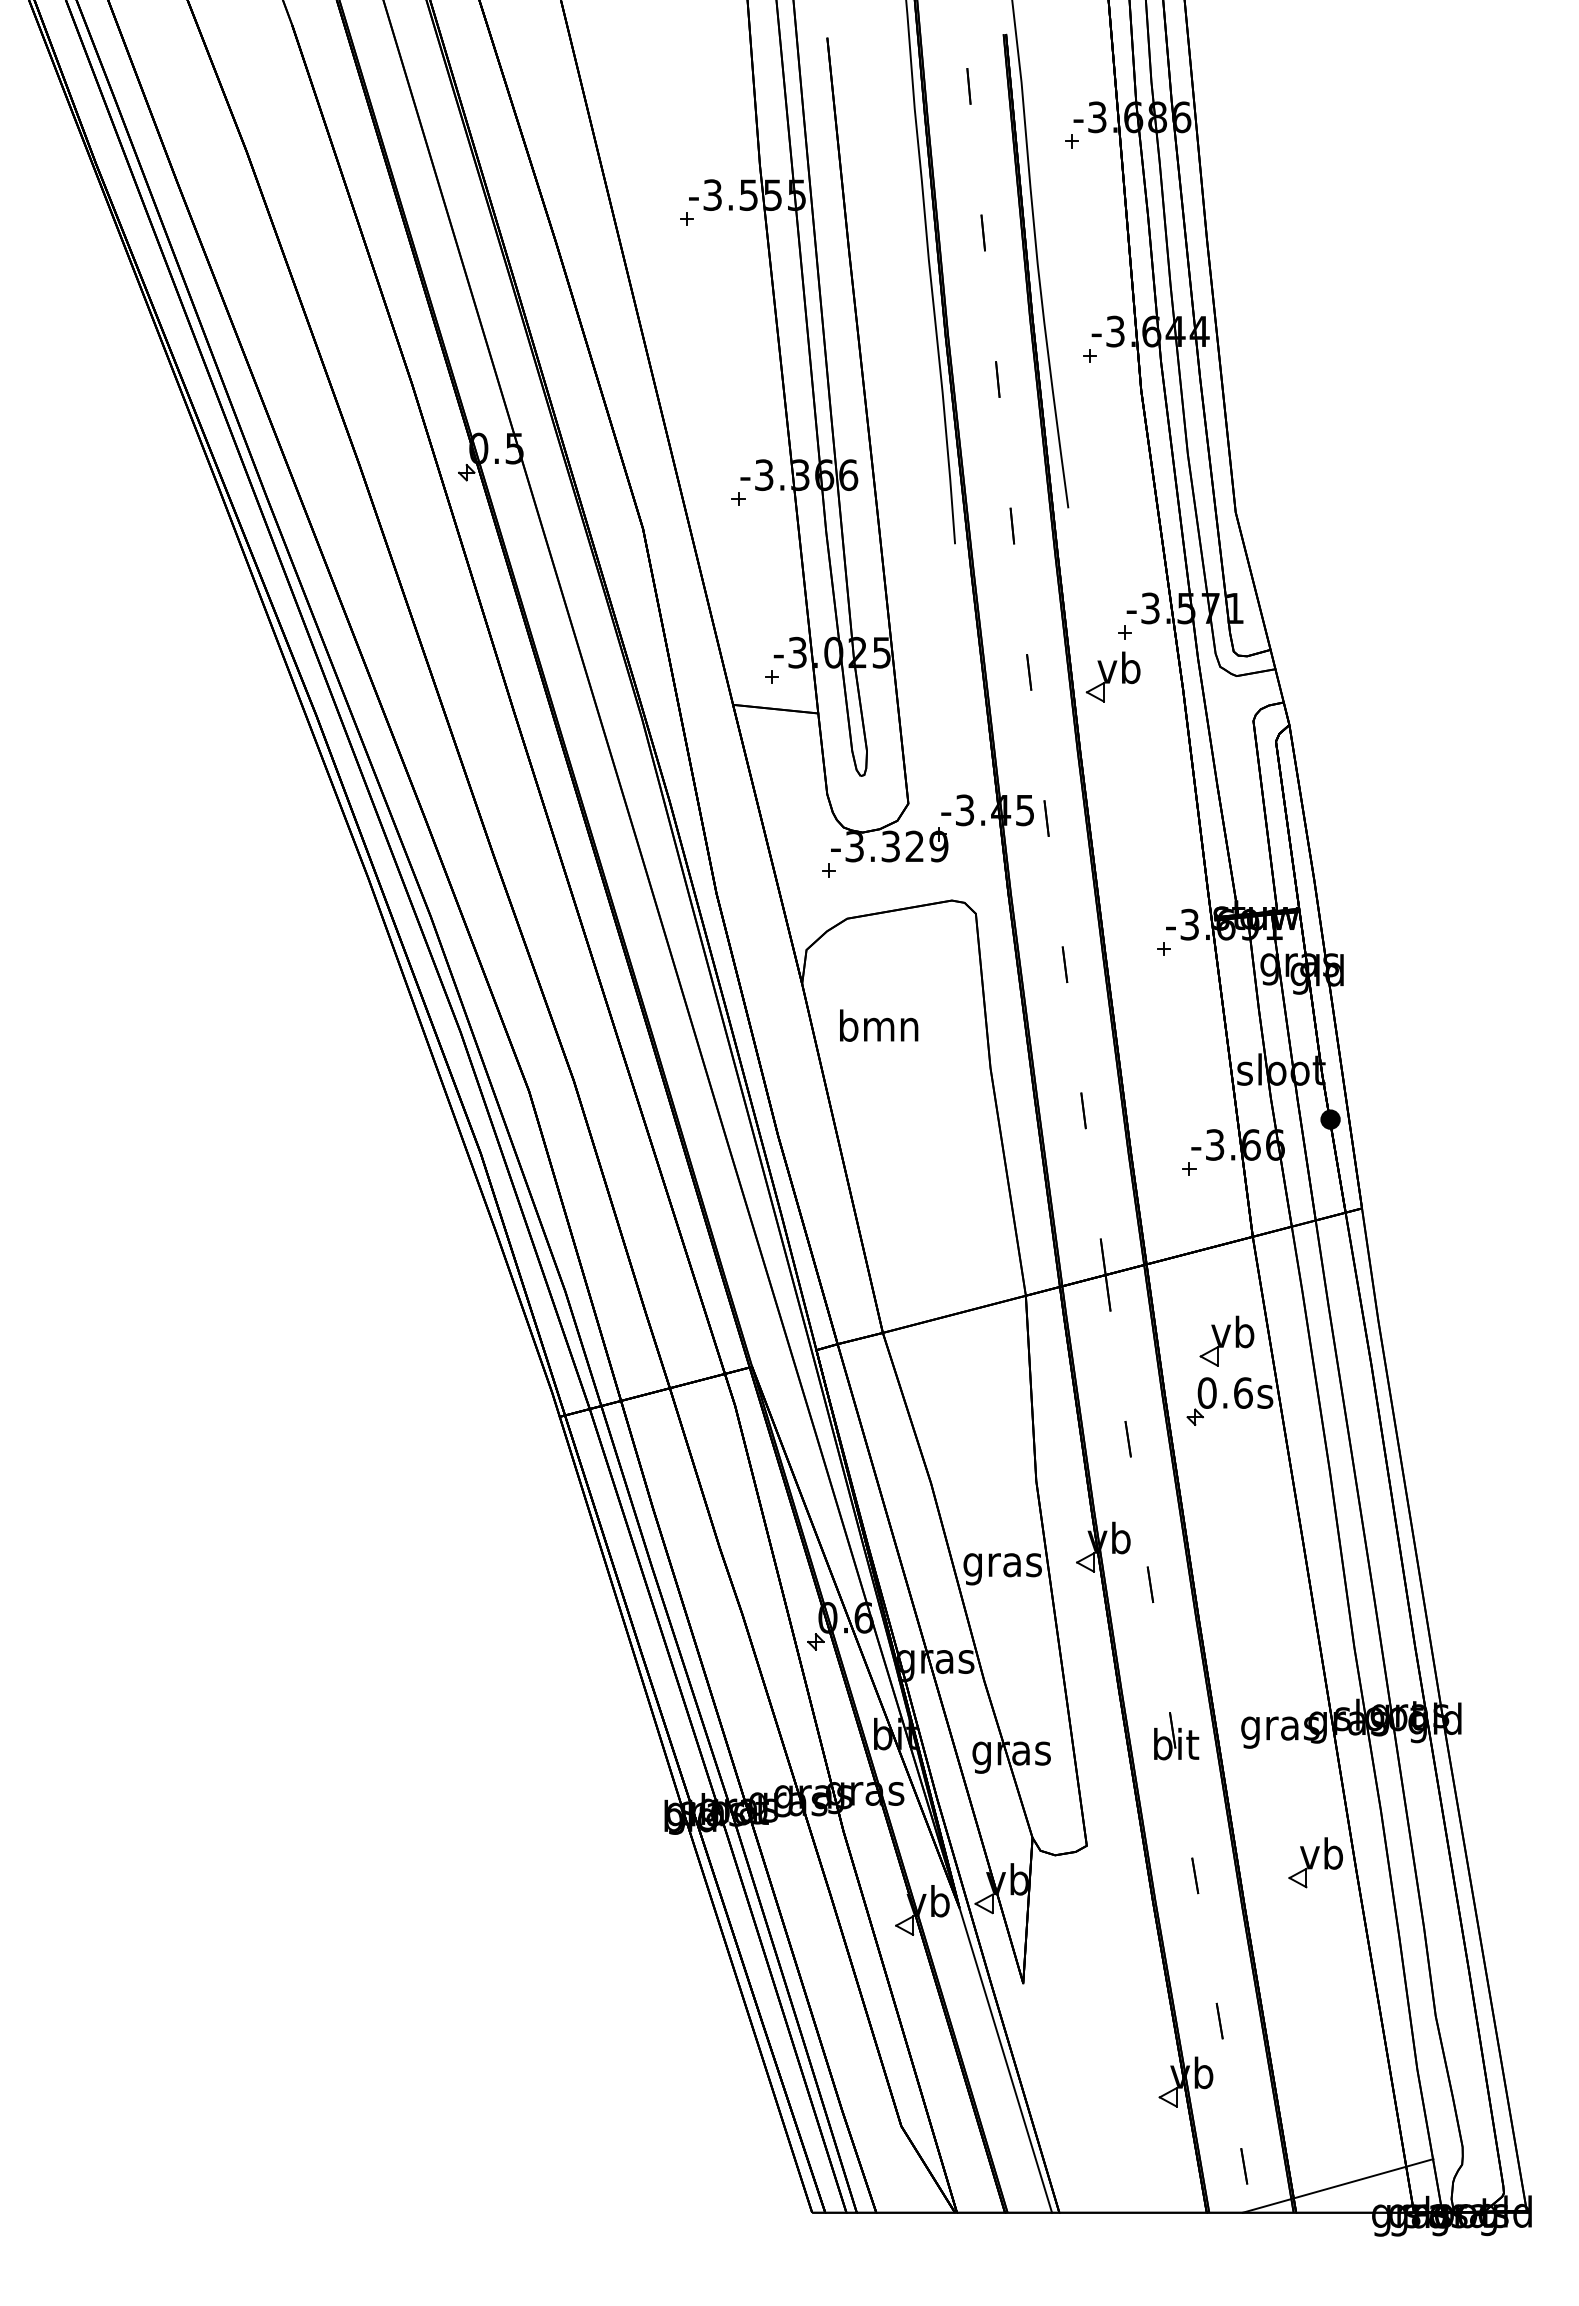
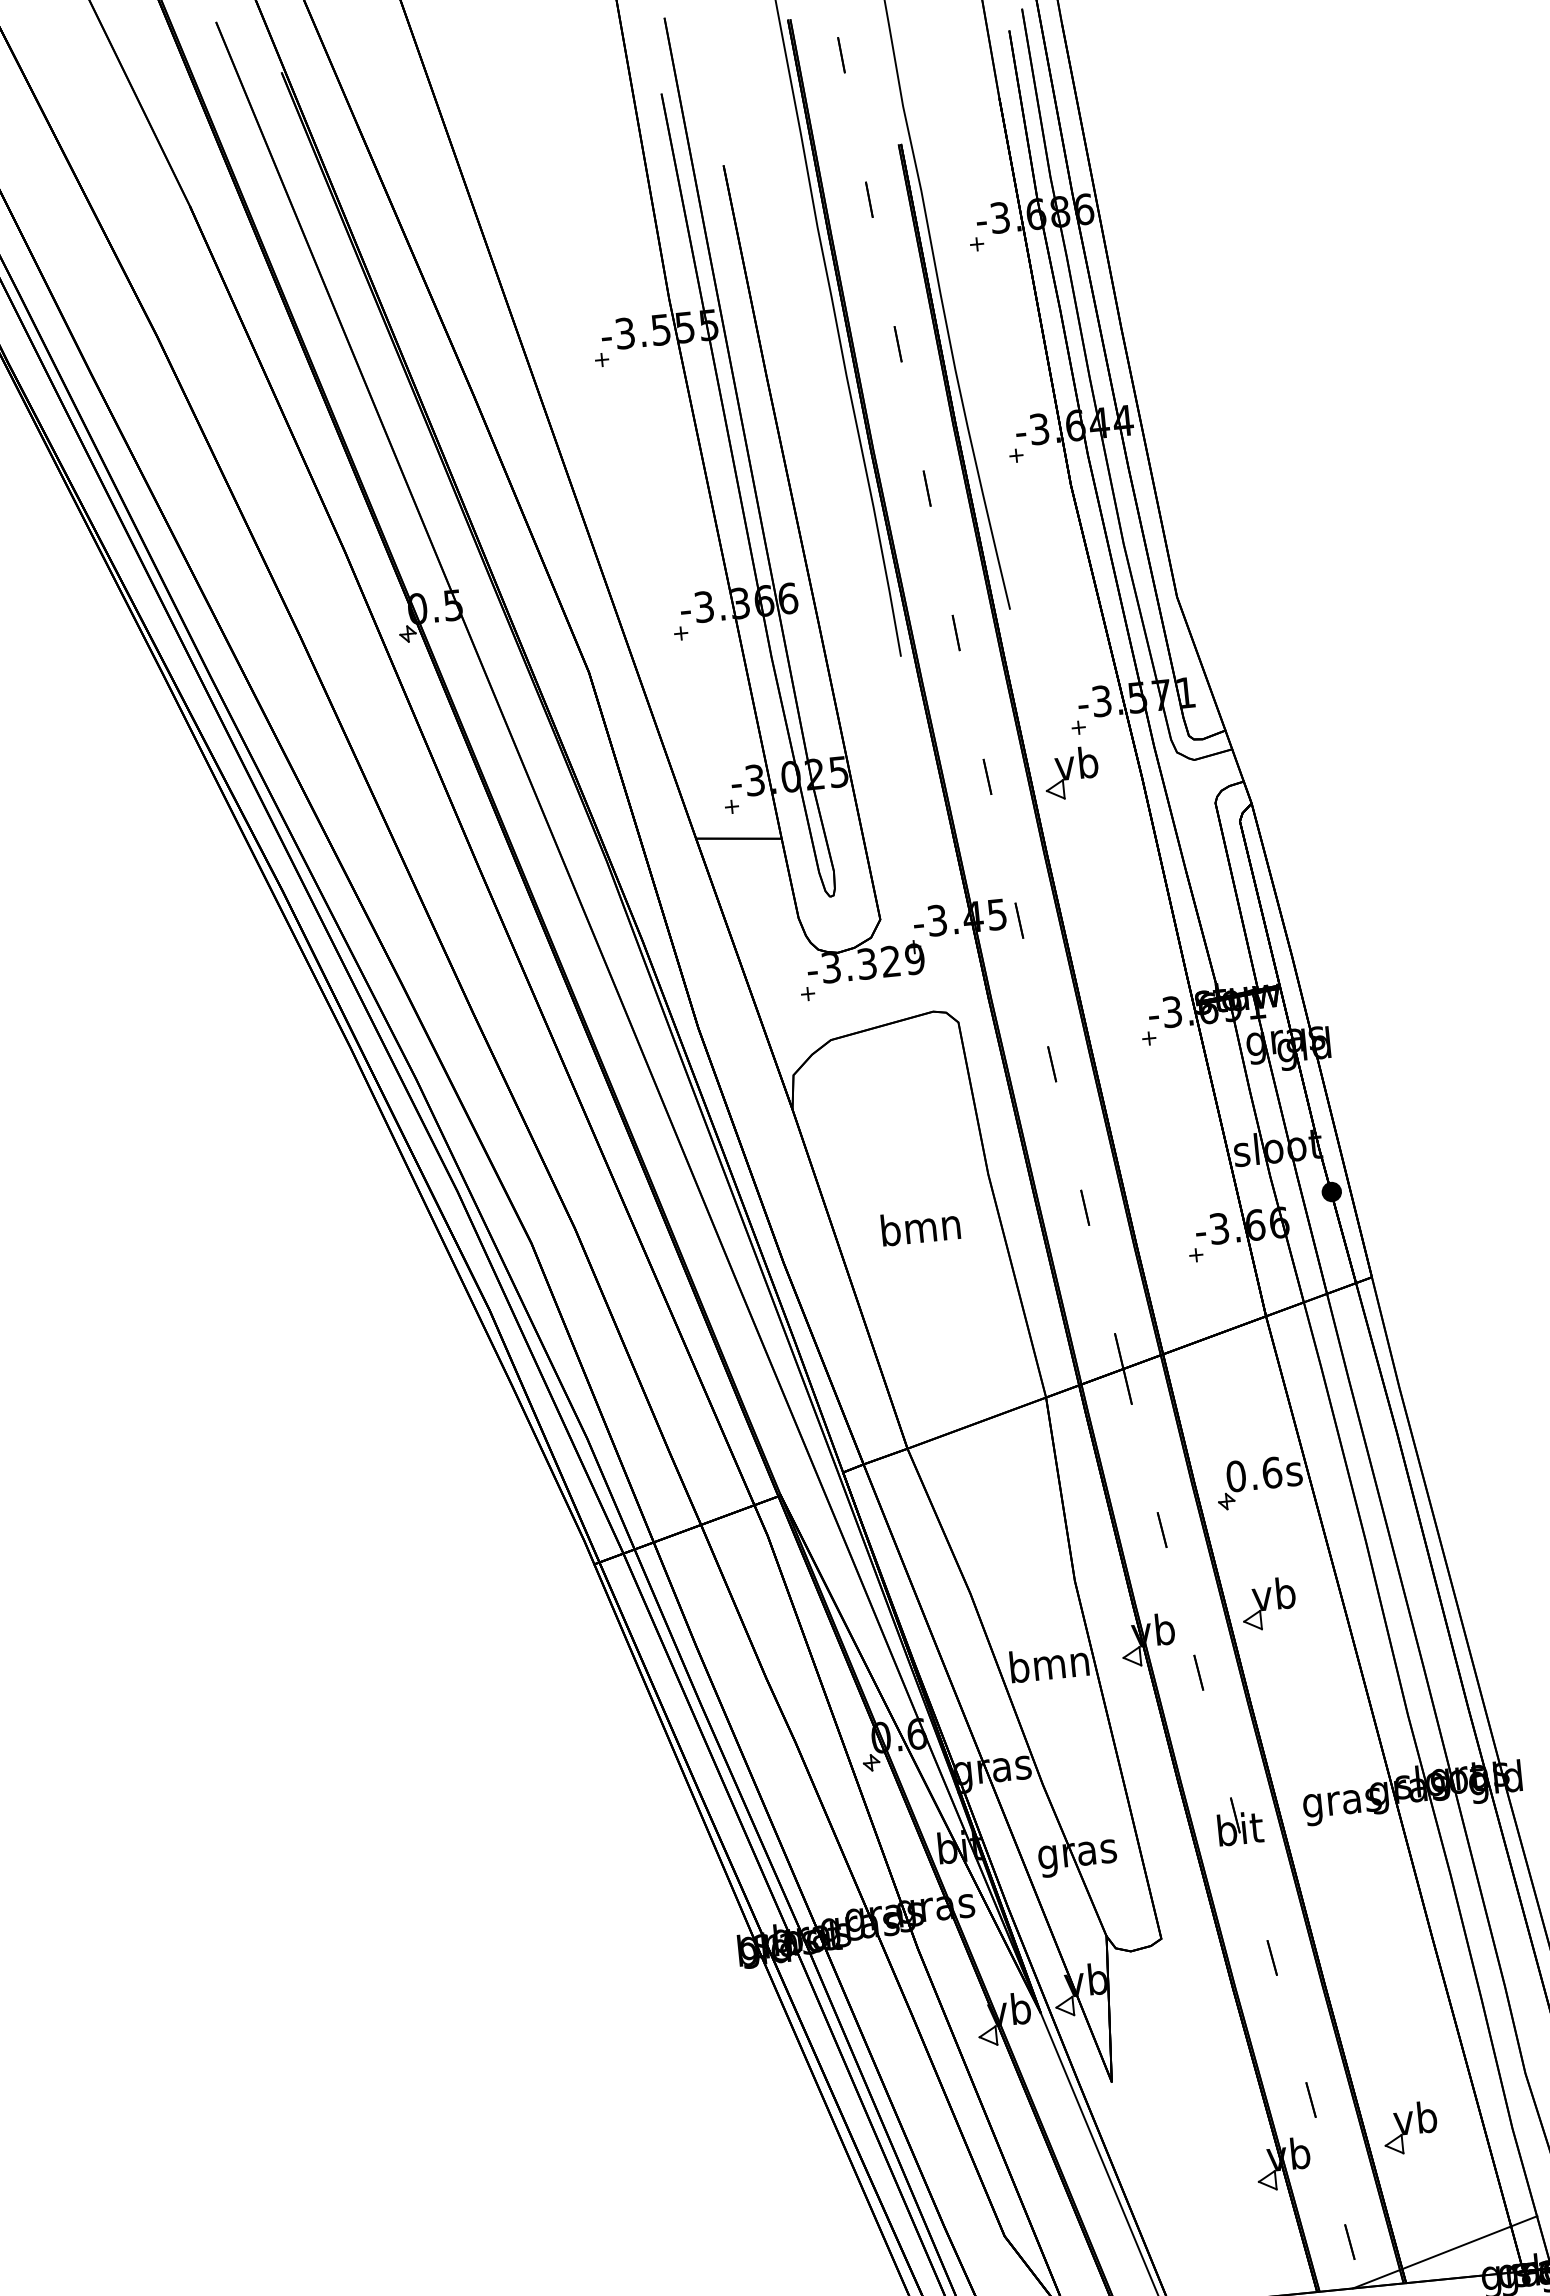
text: (879, 1025) -> (921, 1226), moved
part: (1226, 1340) -> (1268, 1603), moved
text: (1002, 1564) -> (1049, 1667), gras -> bmn
part: (1315, 1862) -> (1410, 2127), moved

